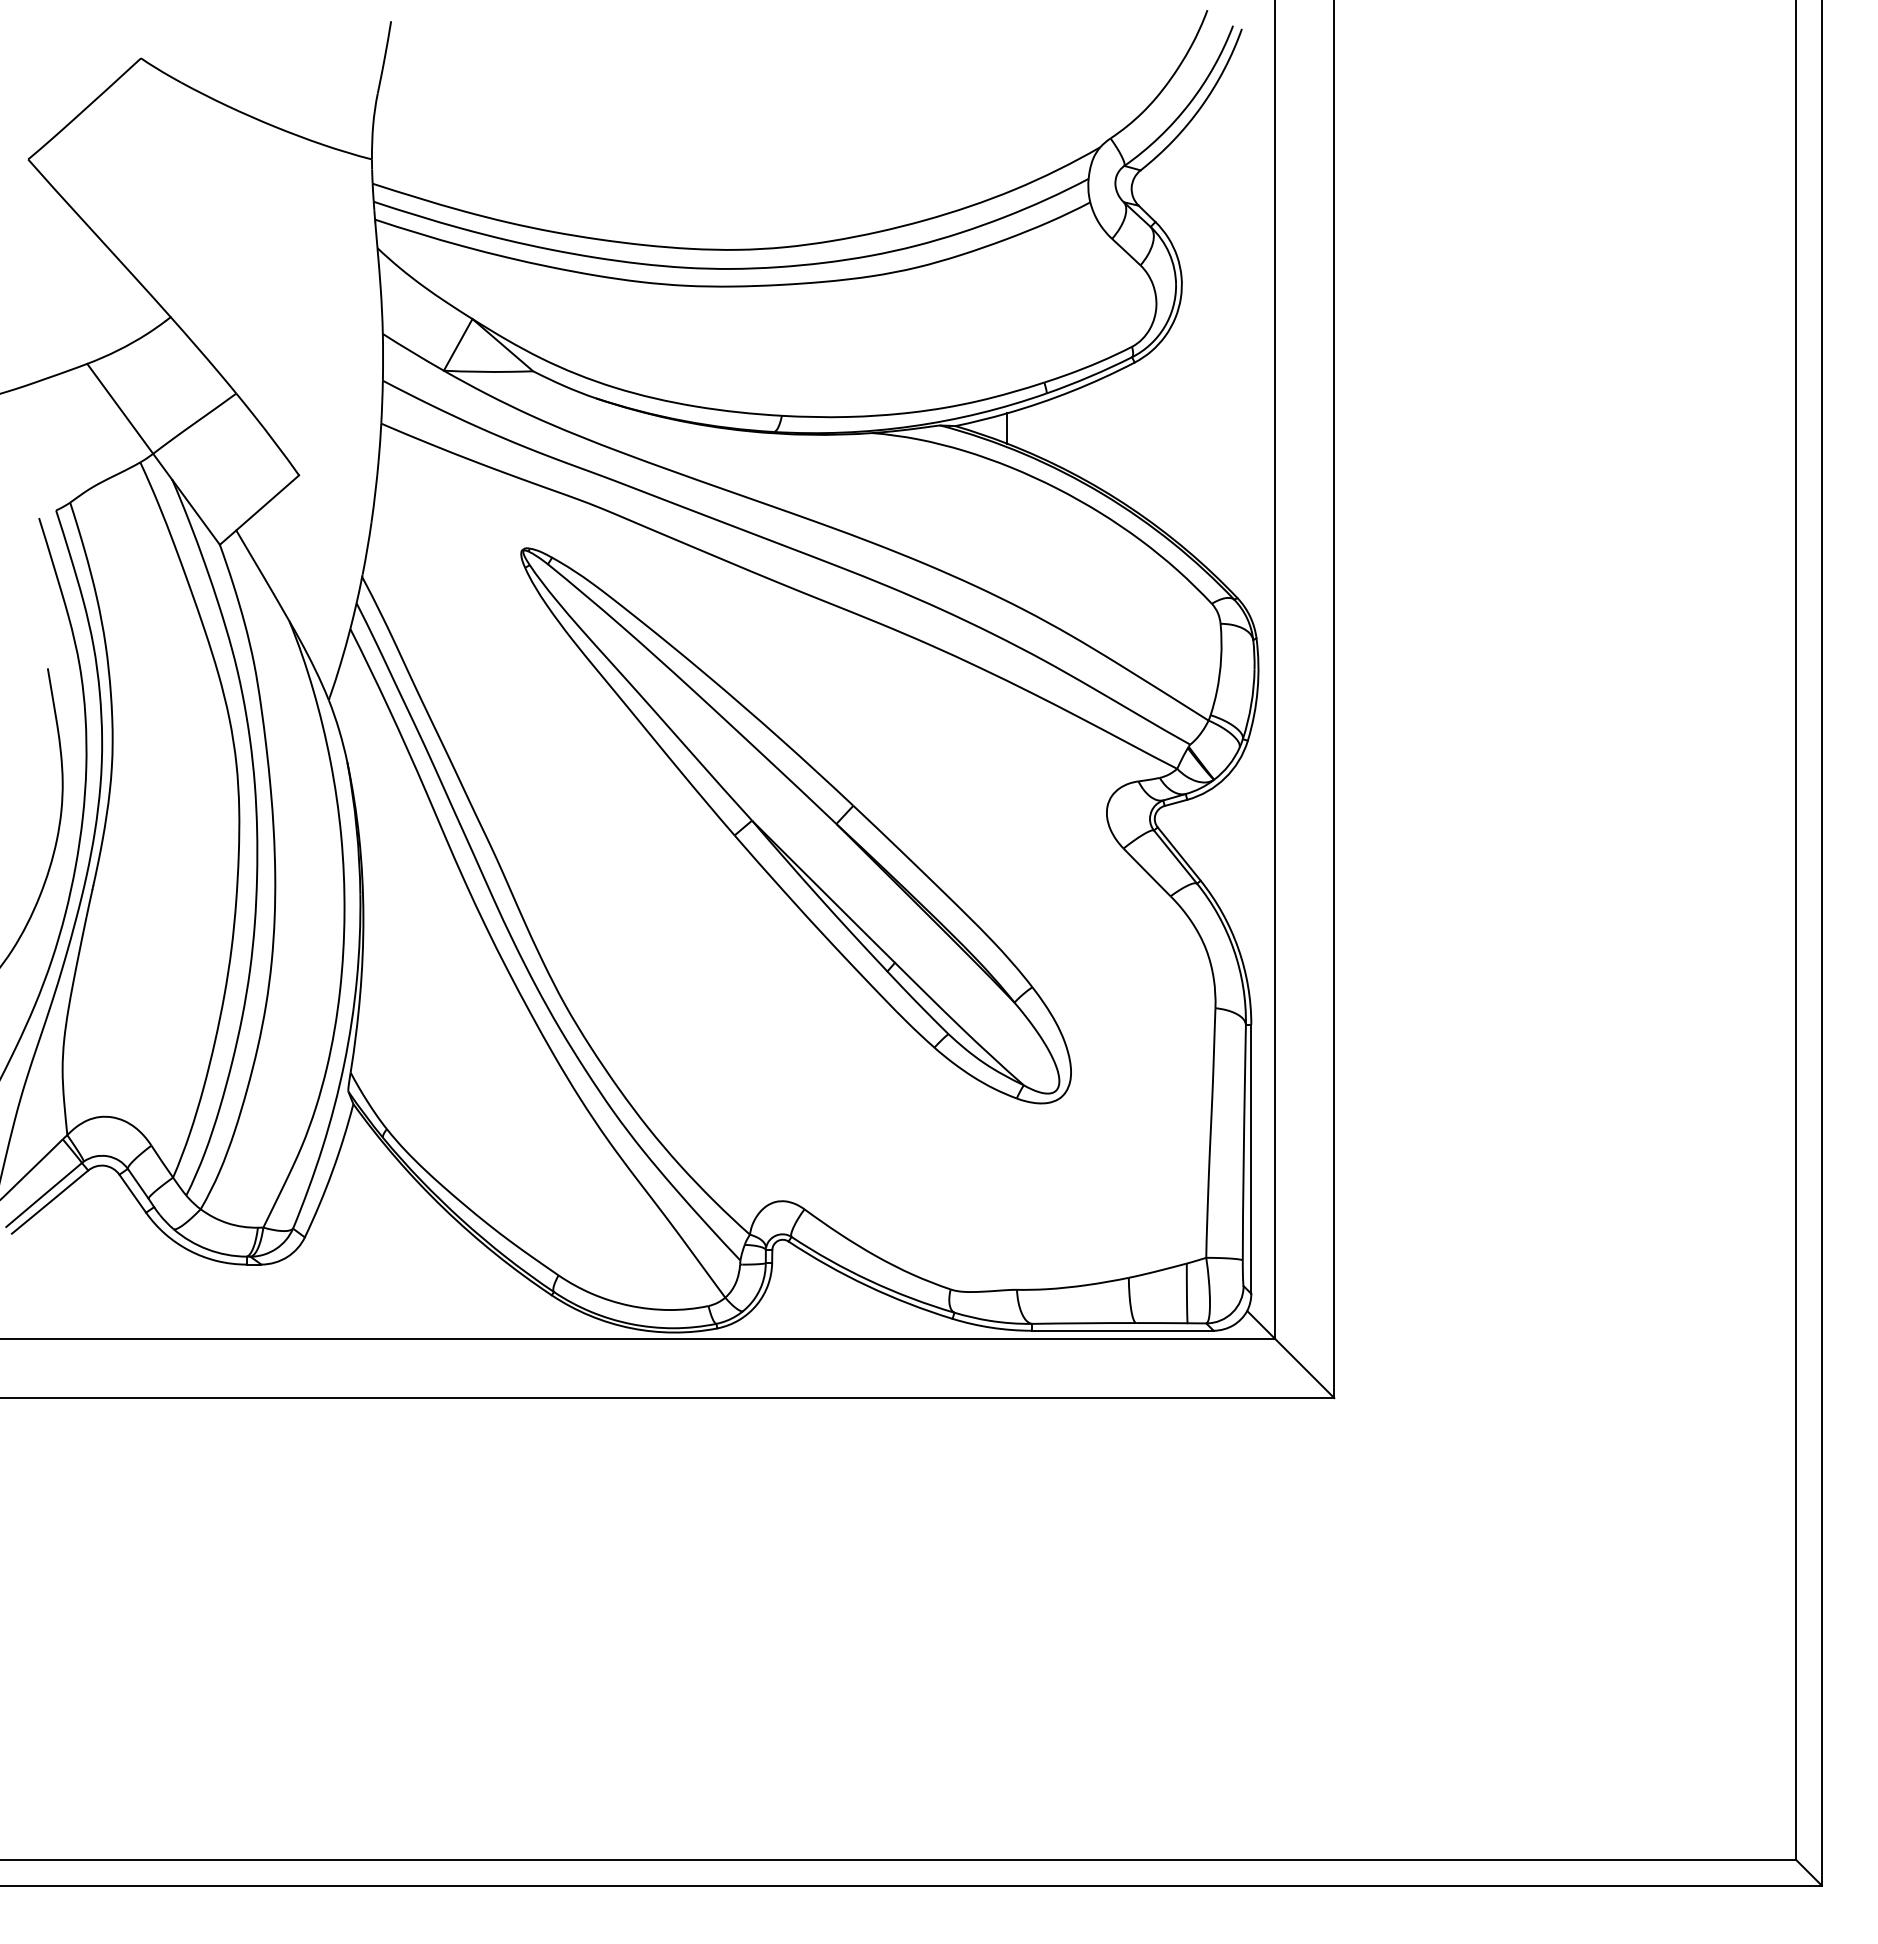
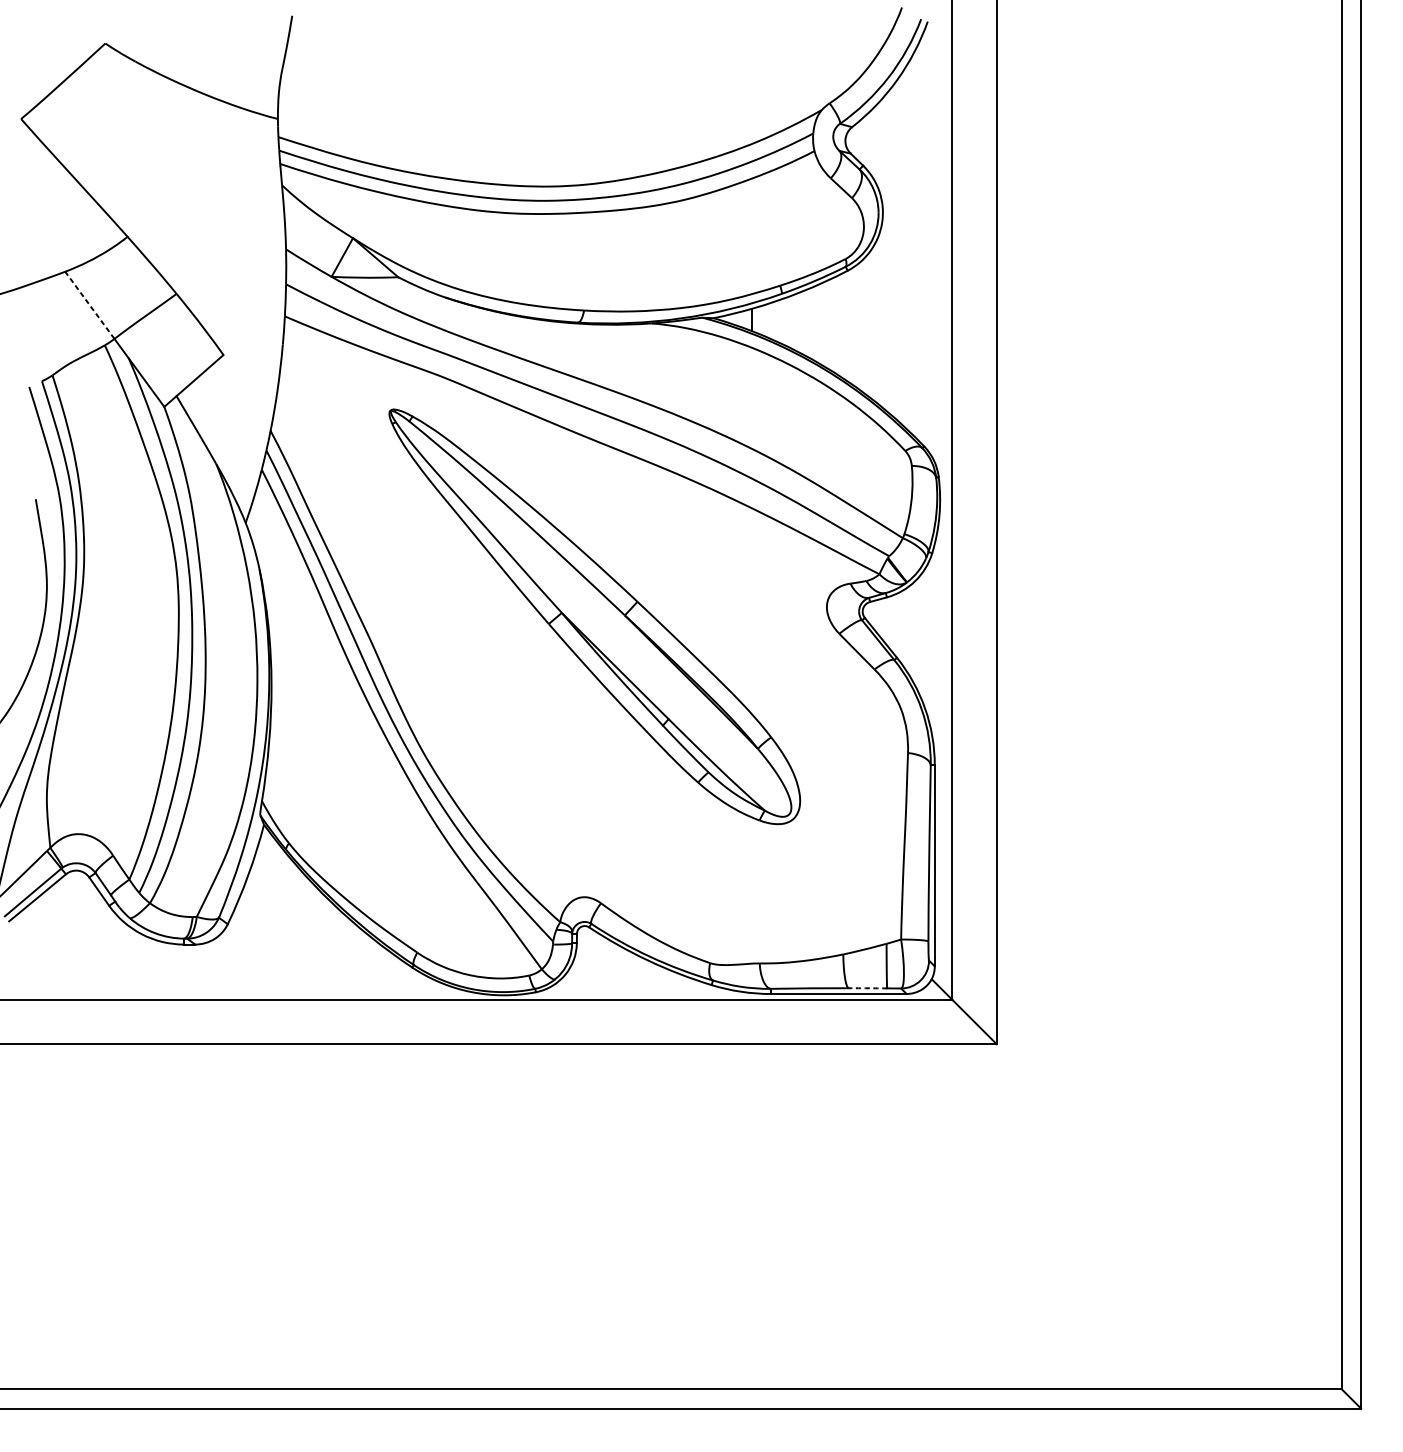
line: (120, 408) -> (90, 305), solid -> dashed
arc: (1161, 1323) -> (867, 988), solid -> dashed

